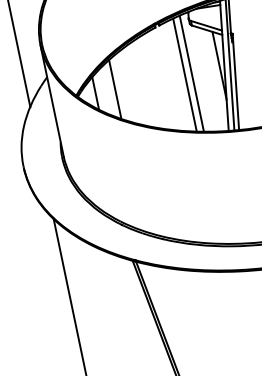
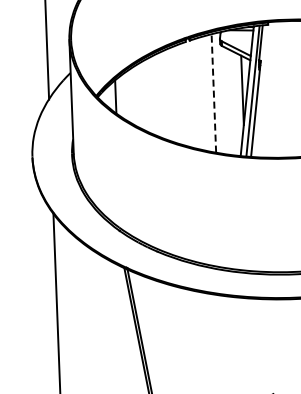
line: (191, 72) -> (213, 92), solid -> dashed
line: (184, 74) -> (206, 93), removed
line: (115, 89) -> (135, 96), removed

